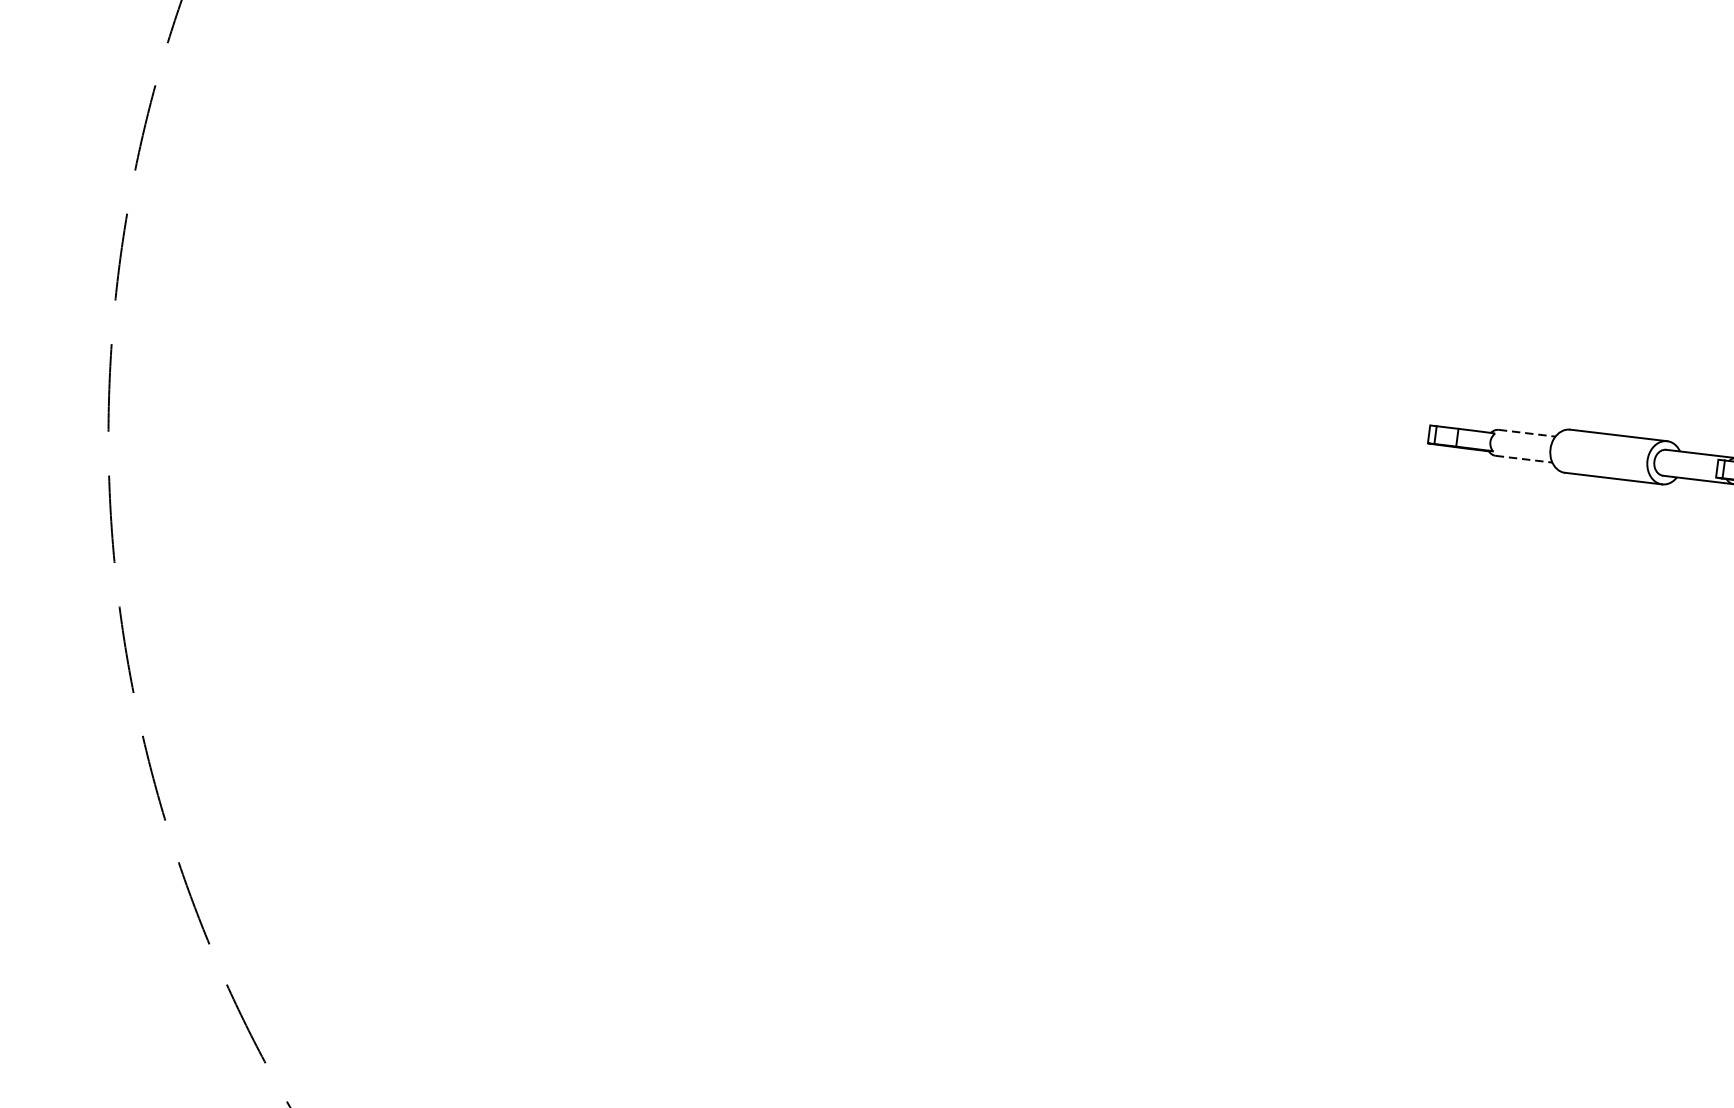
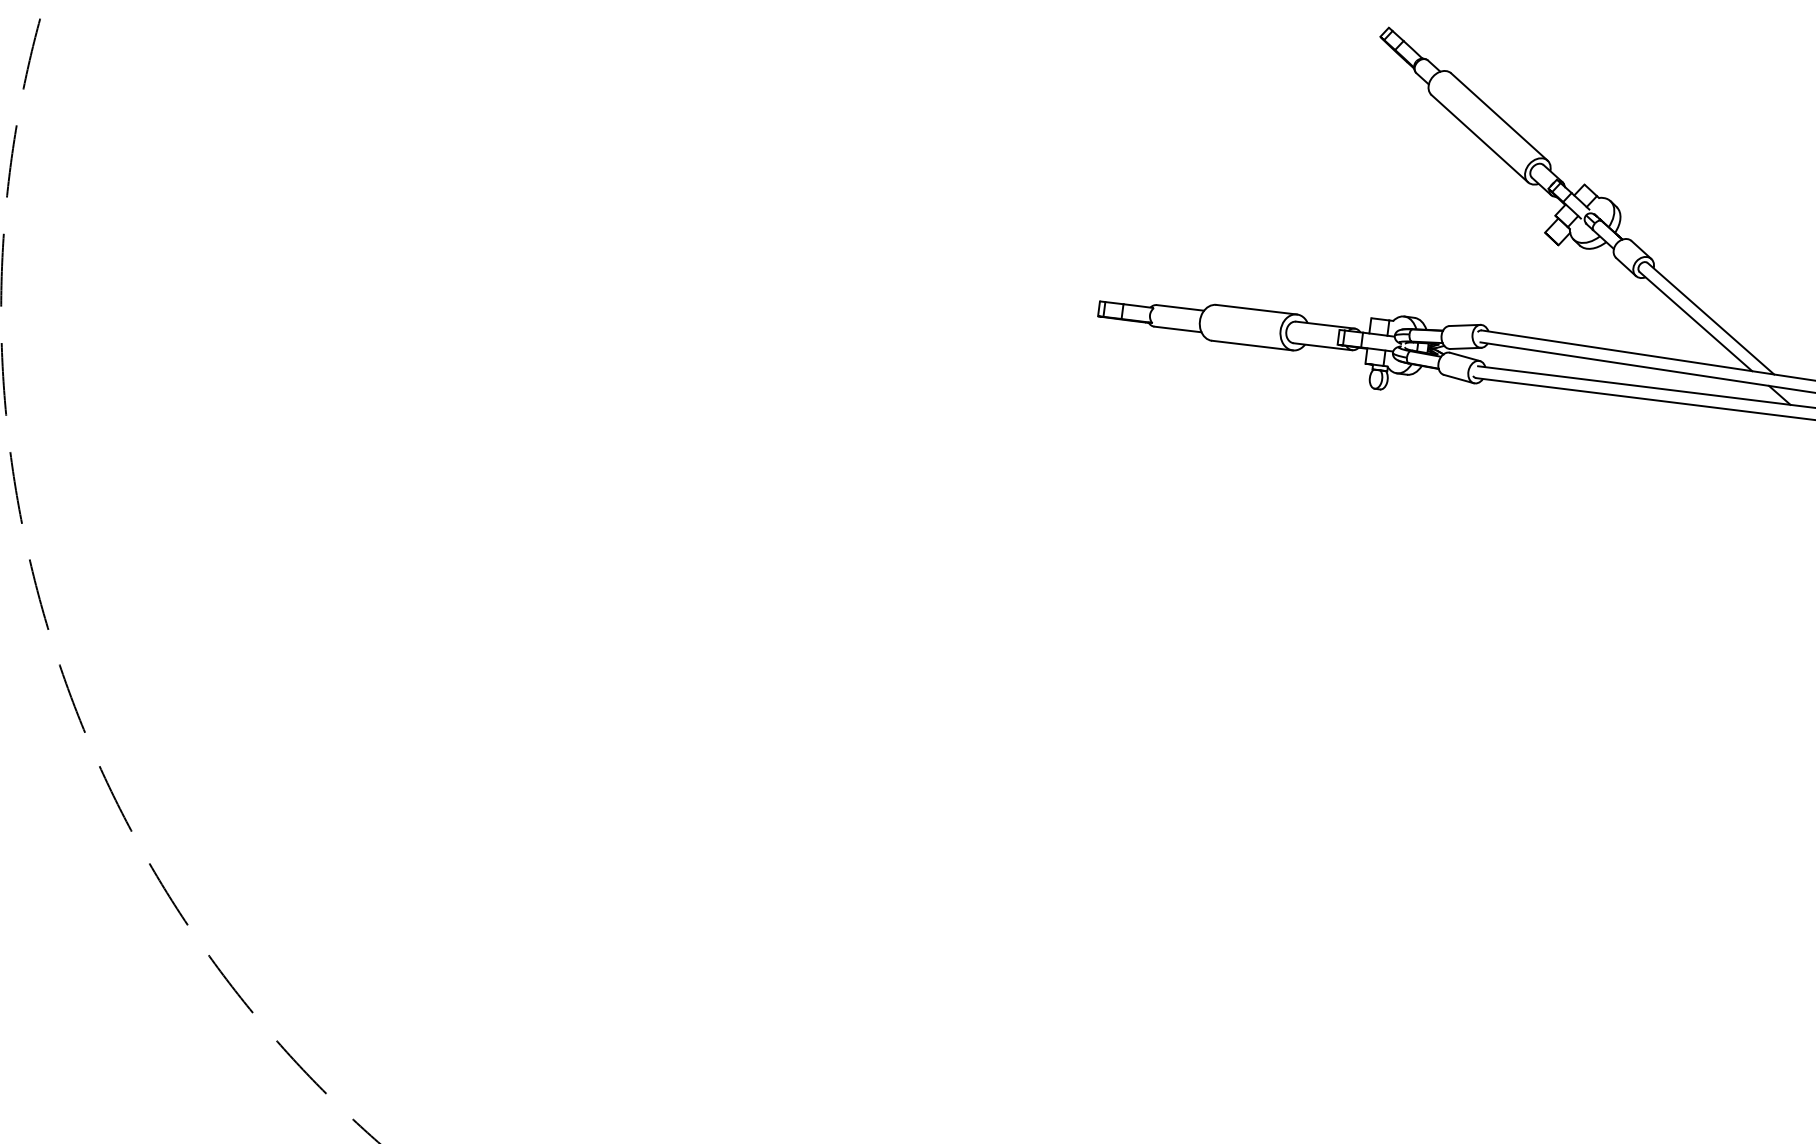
line: (1527, 432) -> (1180, 307), dashed -> solid
line: (1523, 459) -> (1177, 329), dashed -> solid

